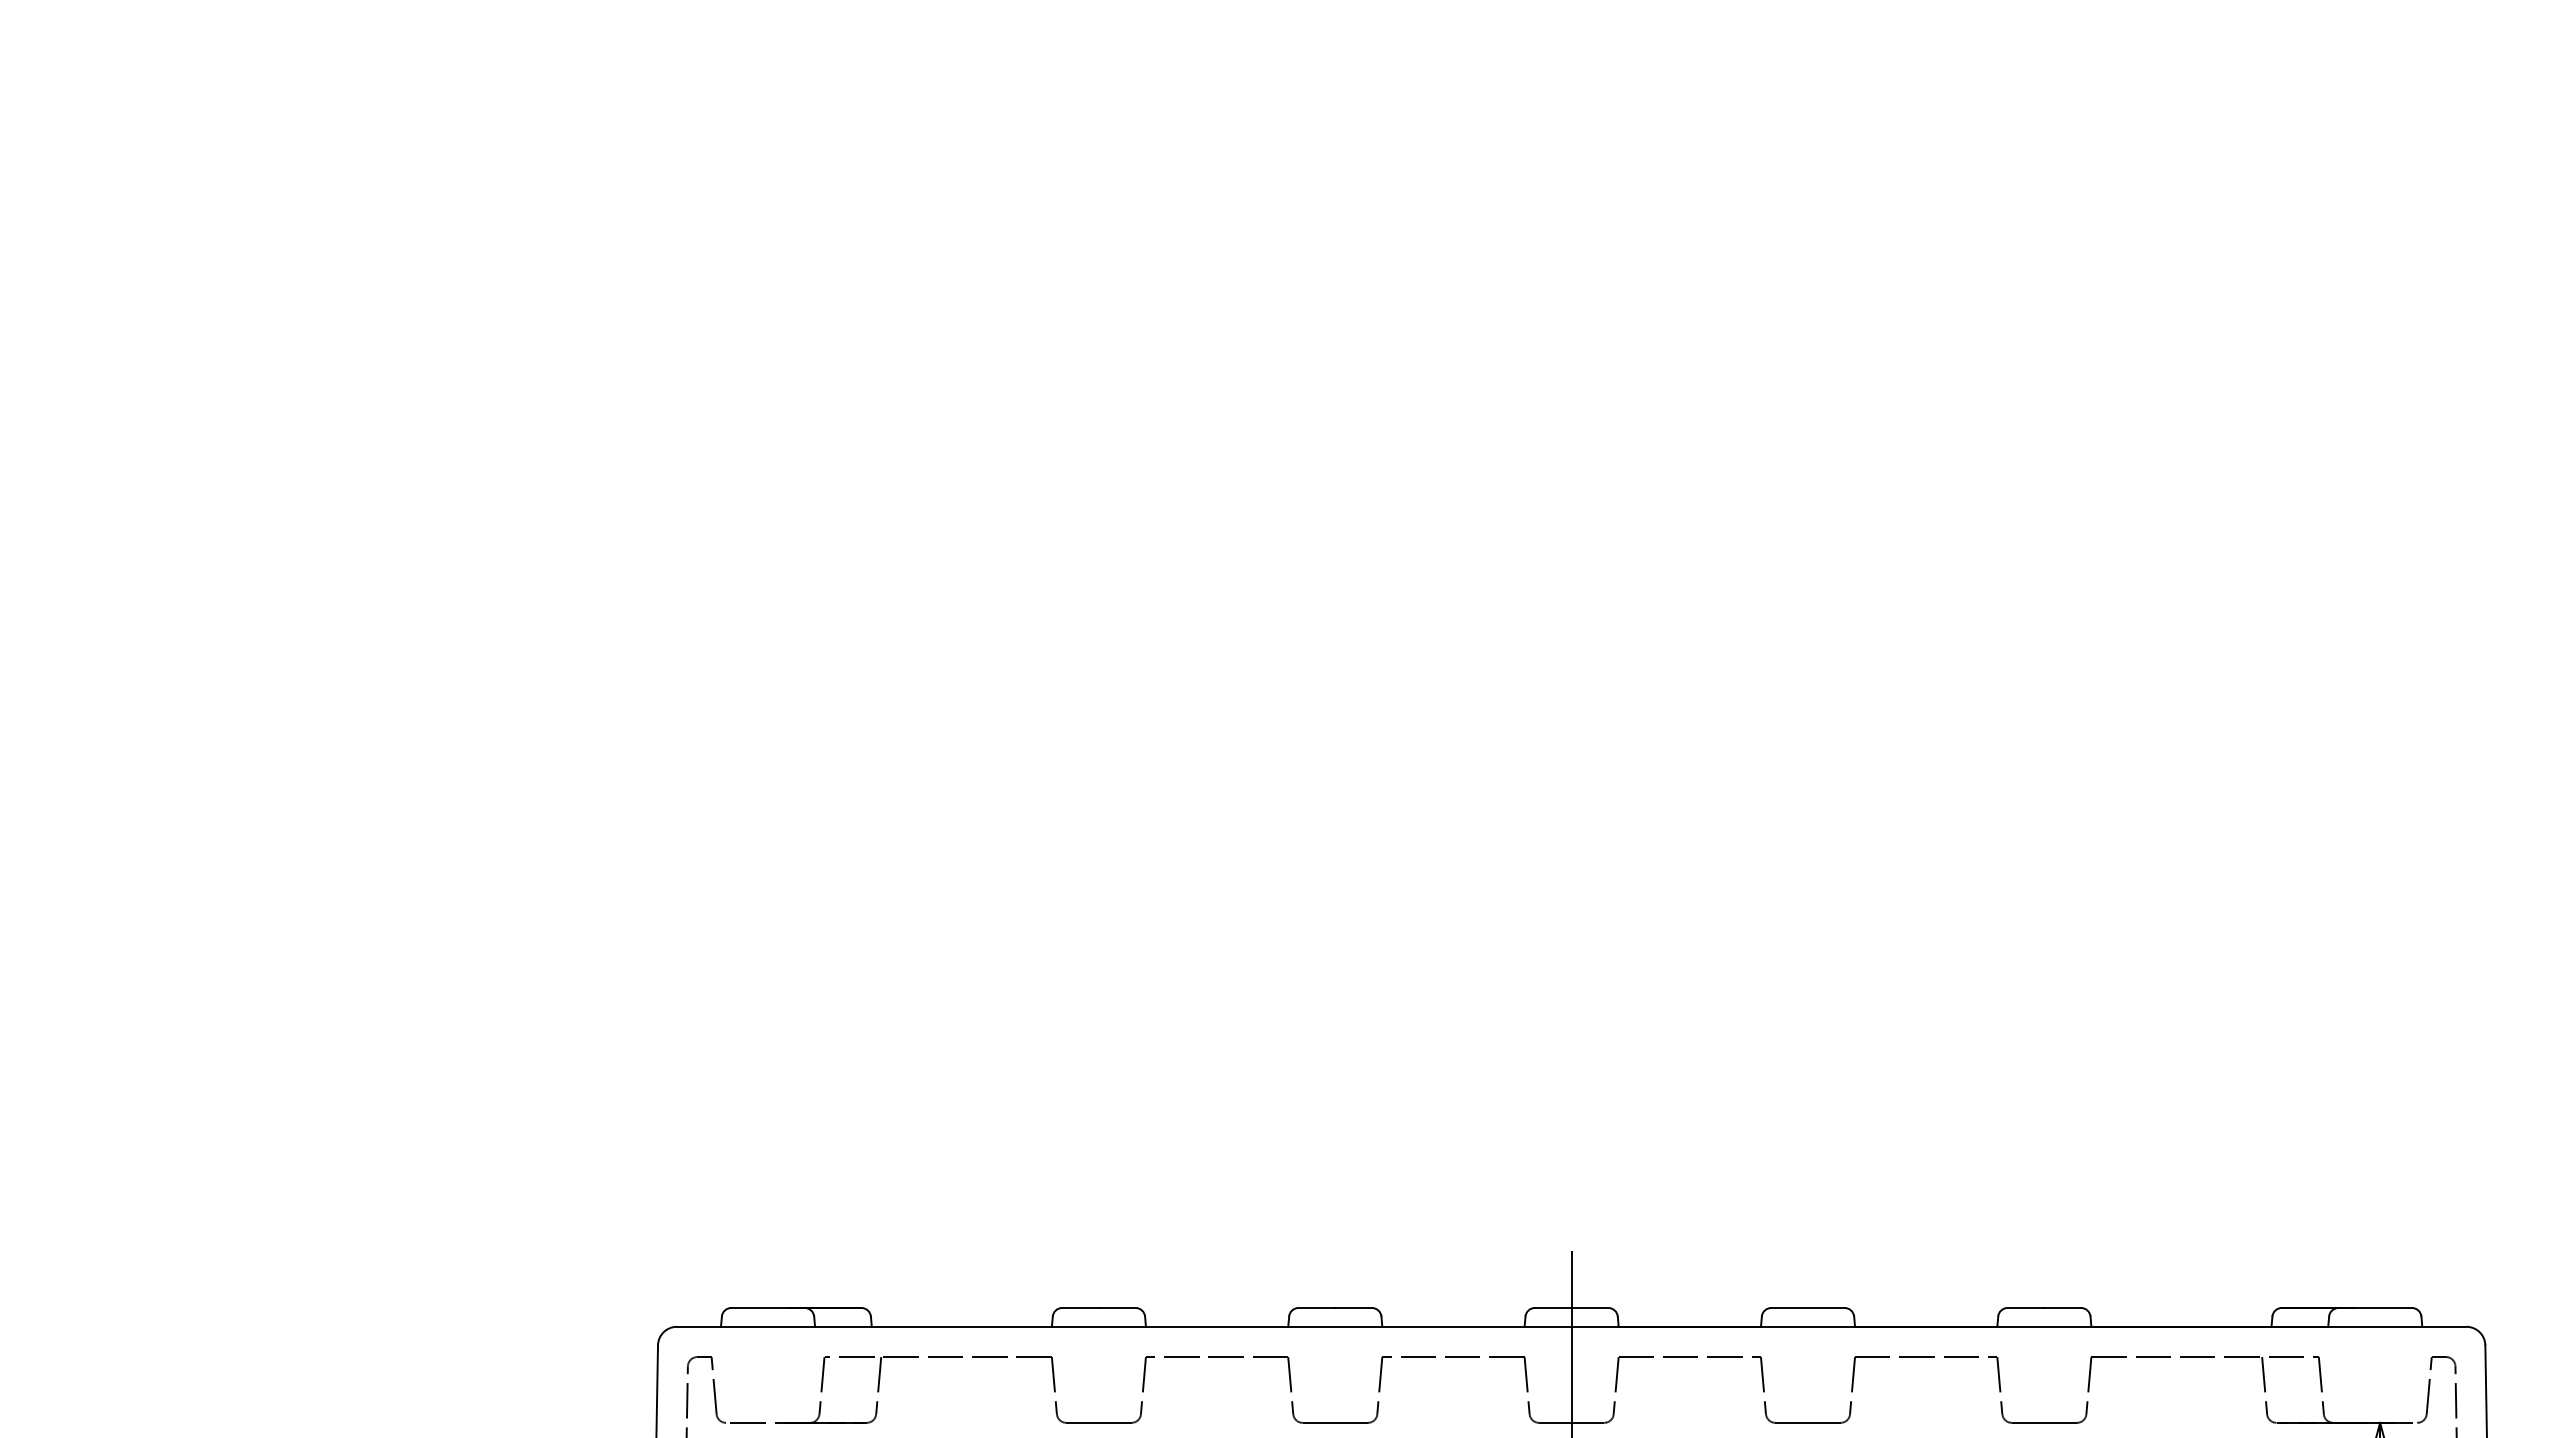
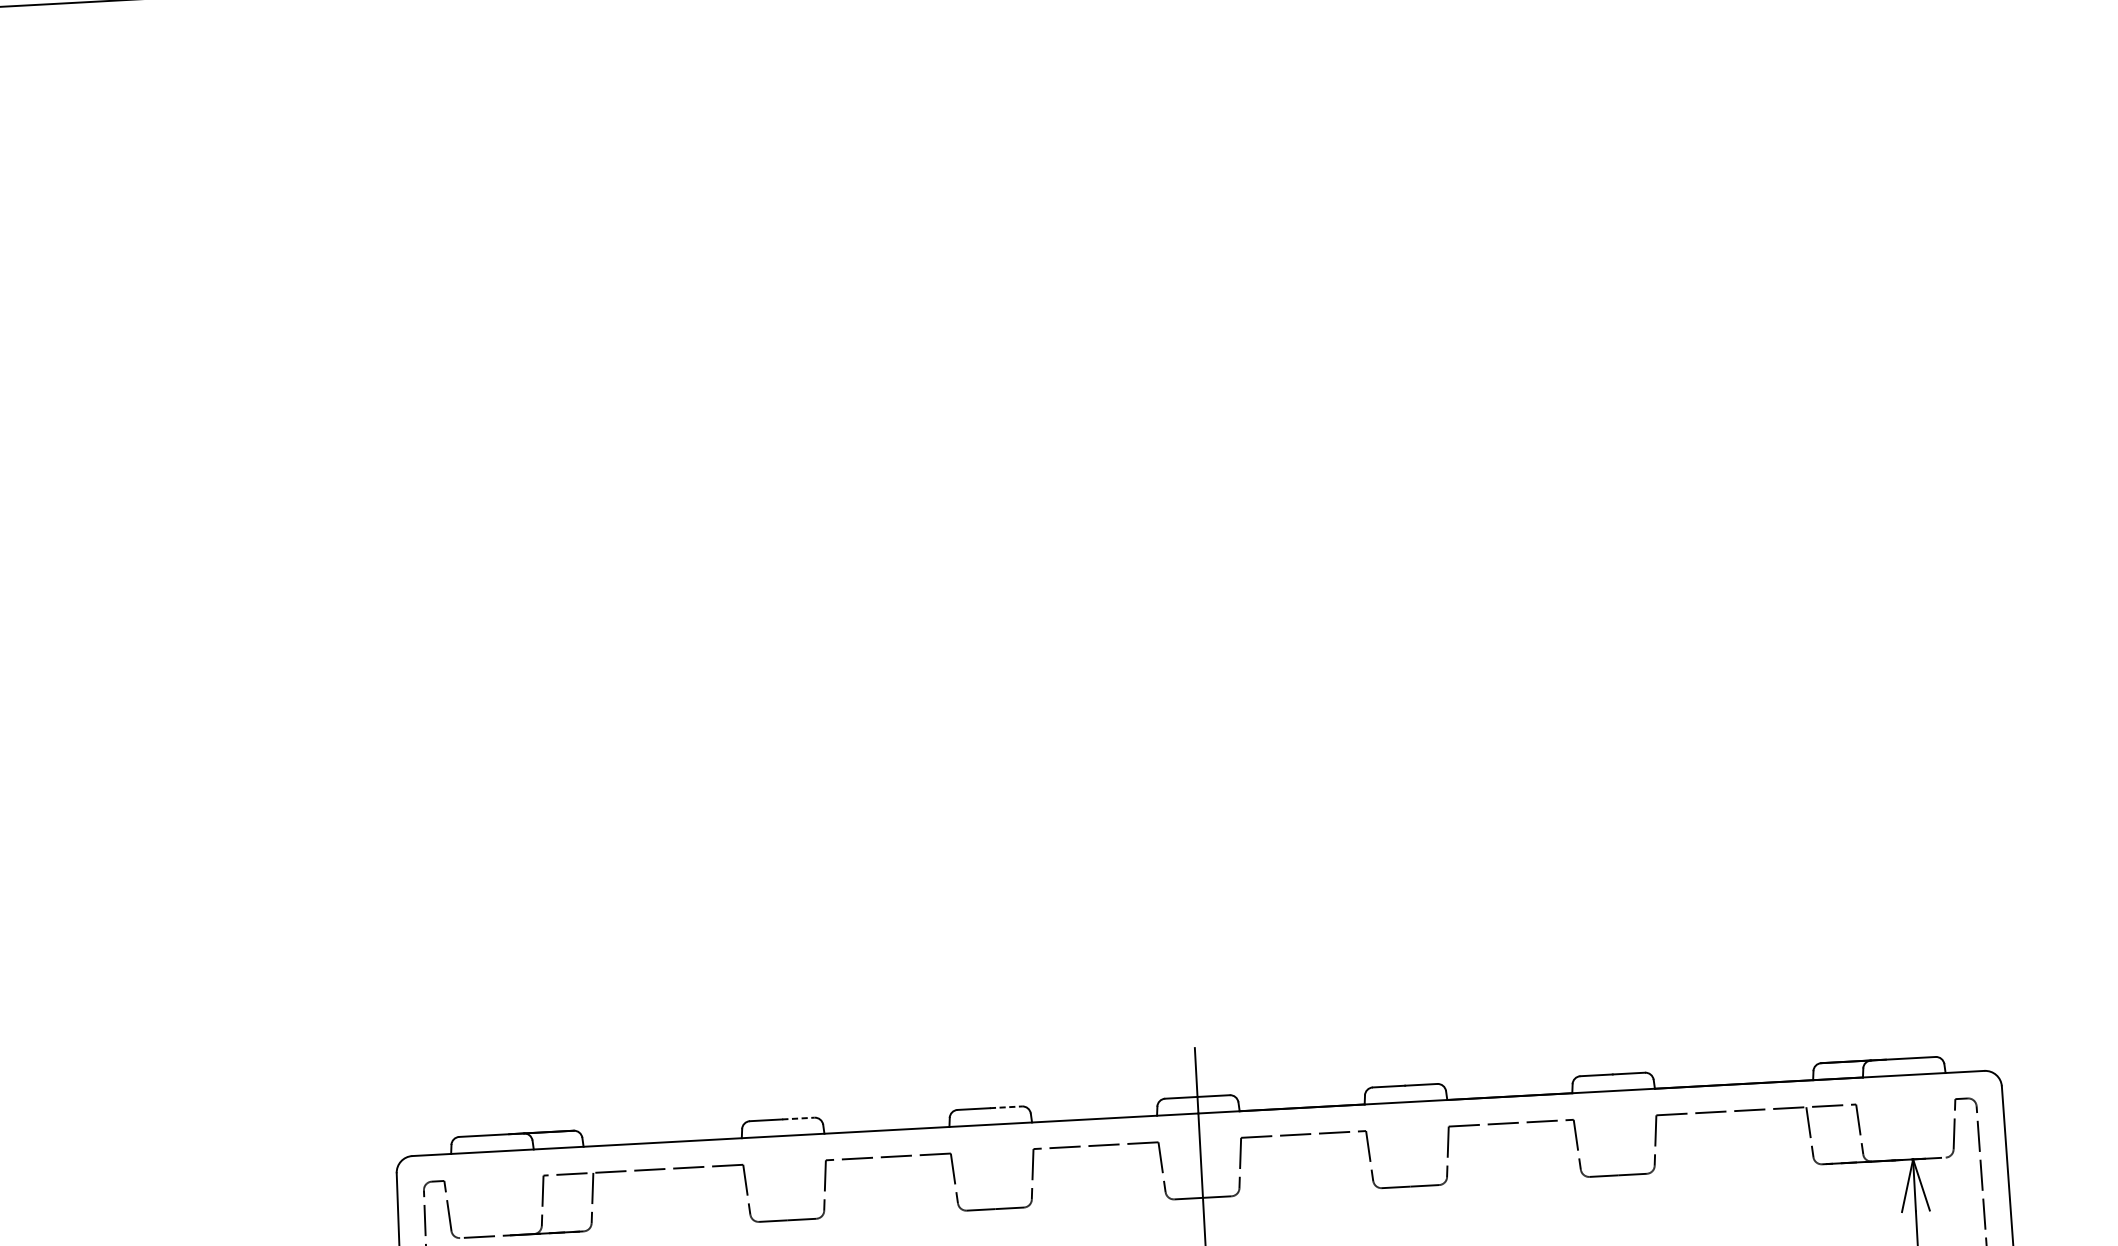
line: (1117, 1307) -> (798, 1118), solid -> dashed
line: (1354, 1307) -> (1006, 1106), solid -> dashed

